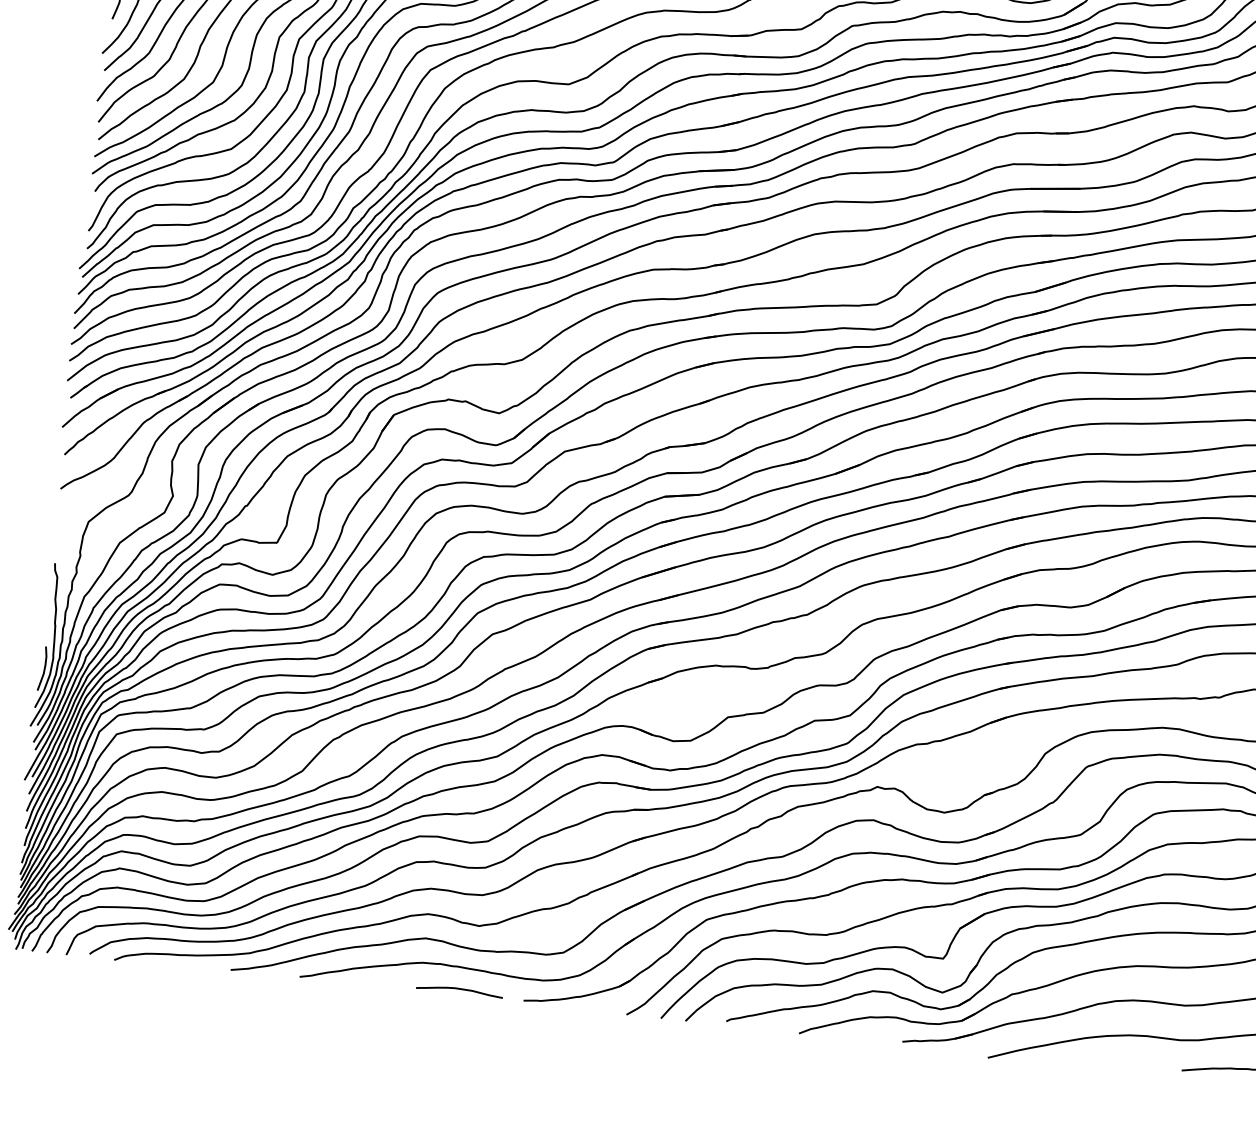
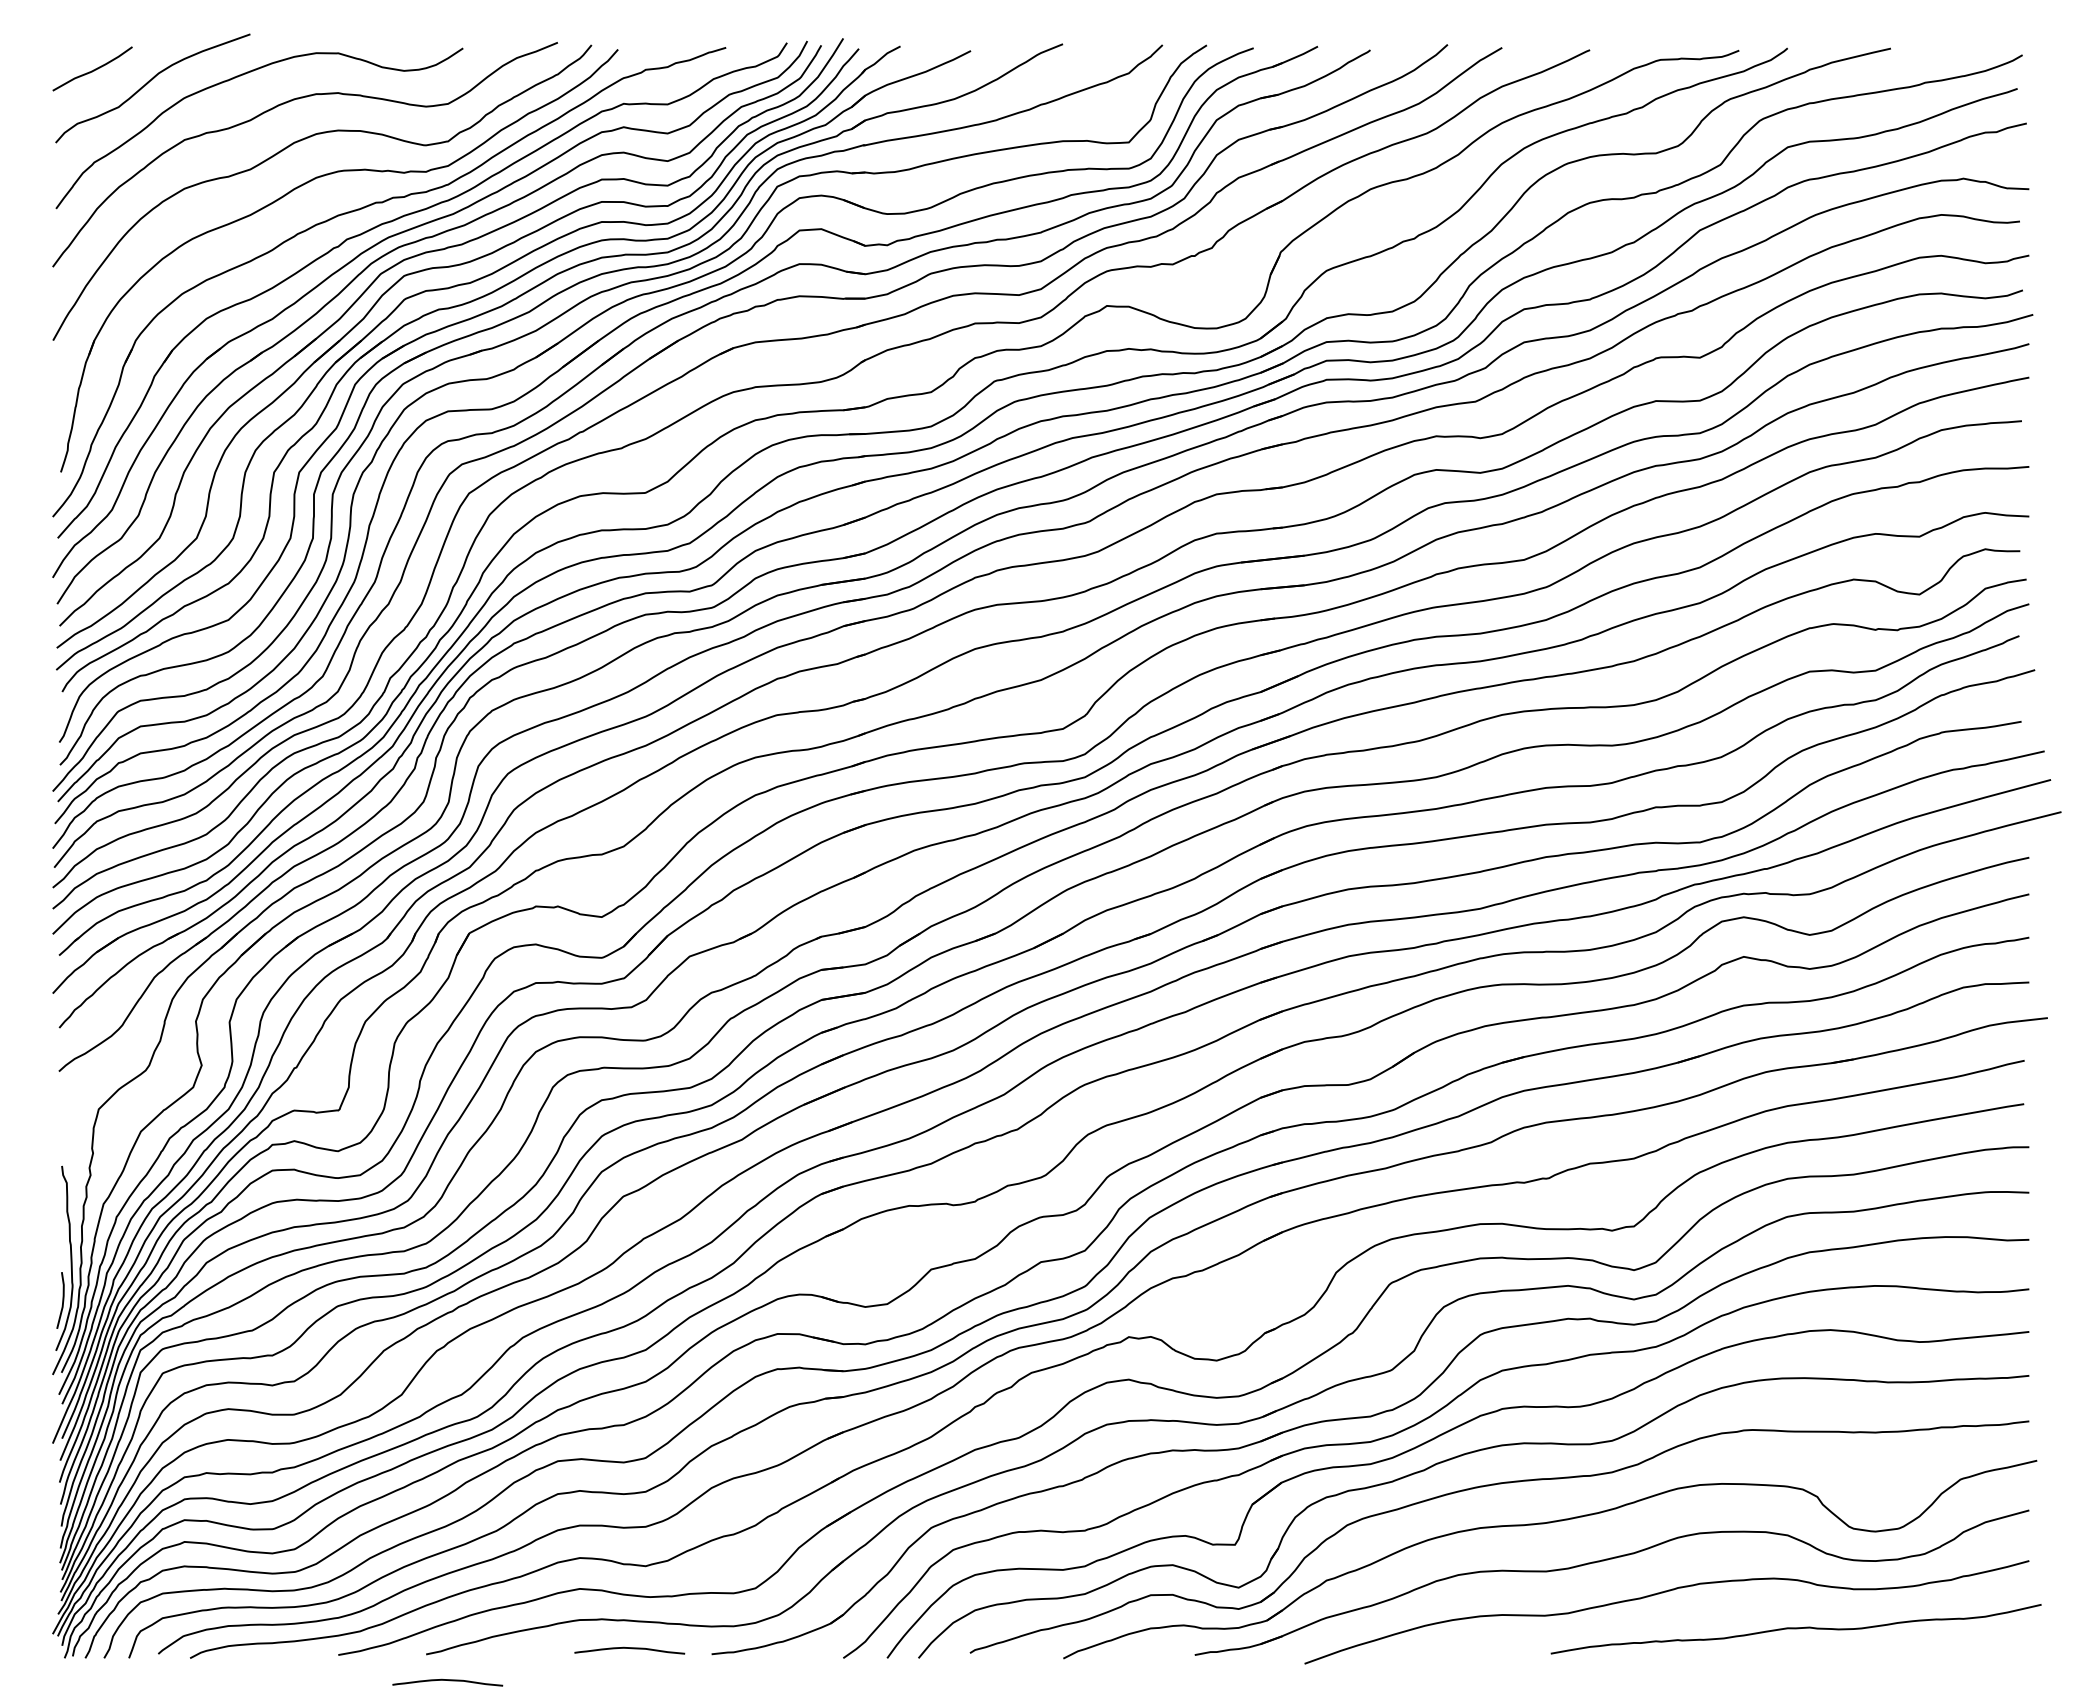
curve: (314, 999) -> (447, 1680), added

